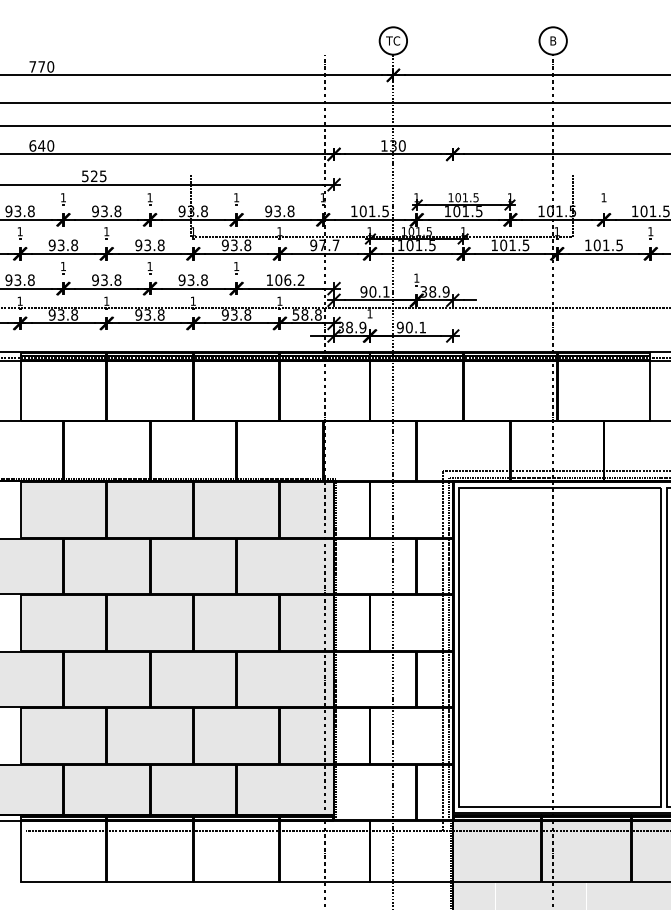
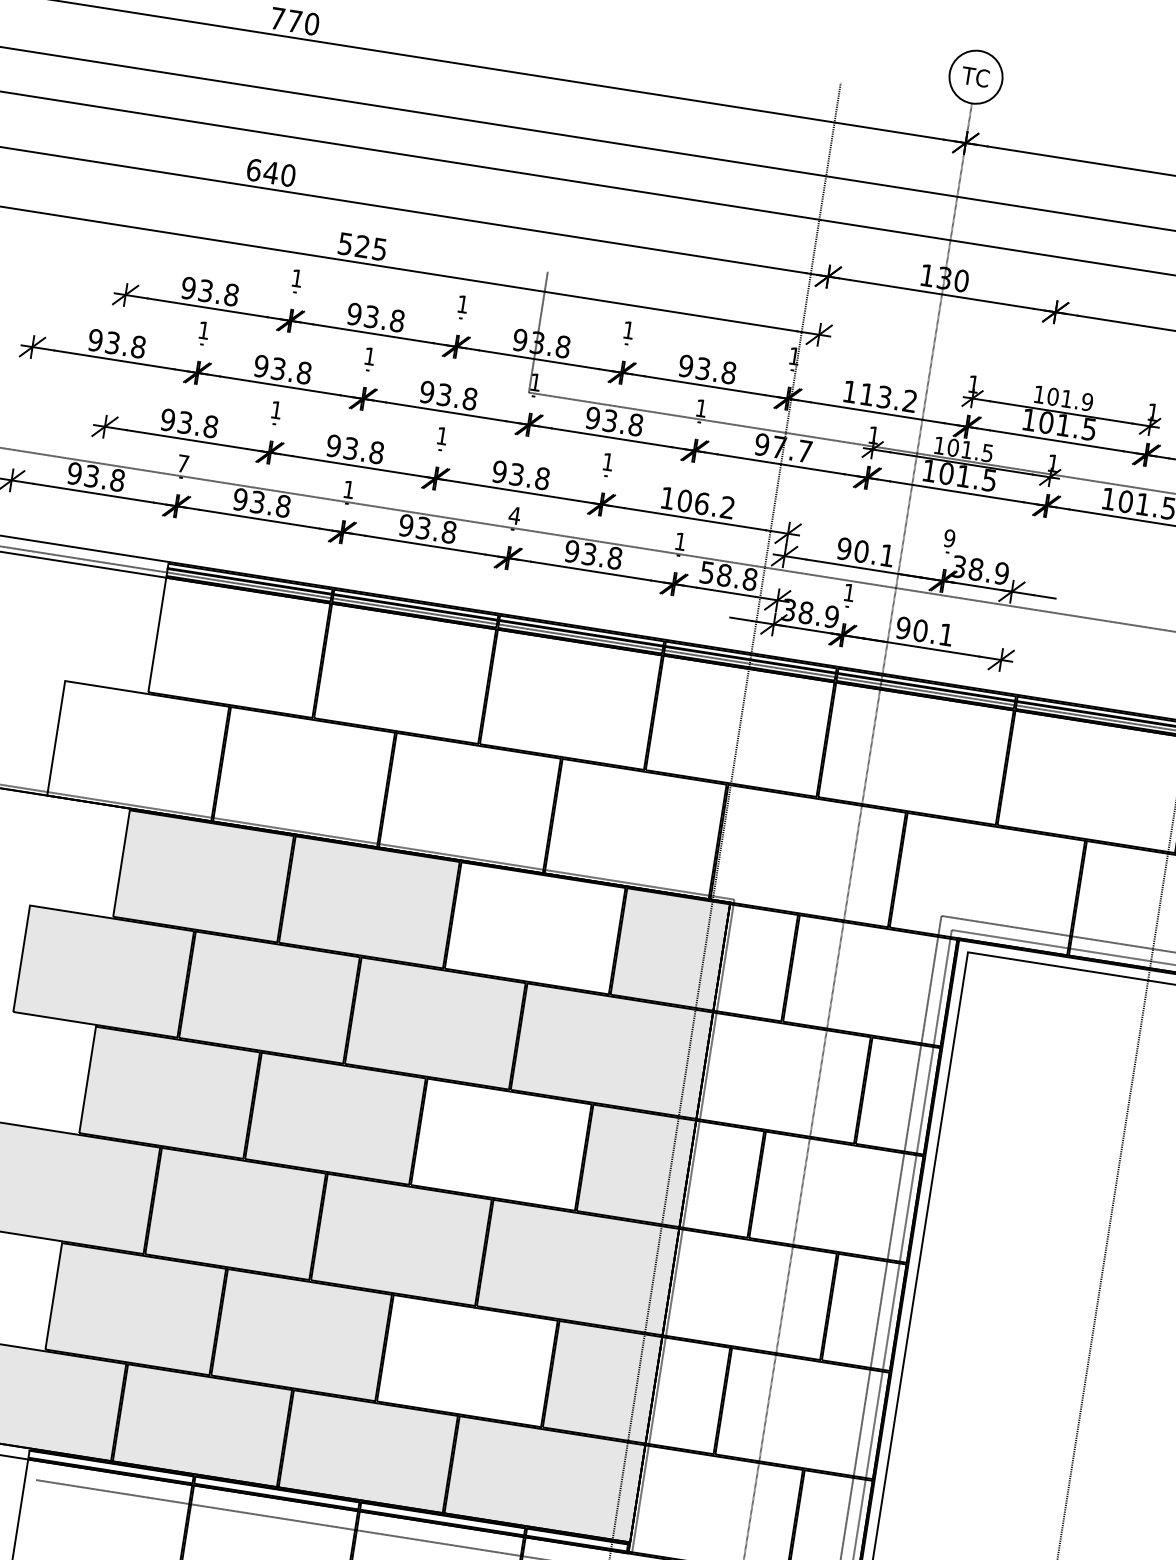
text: (475, 197) -> (1086, 401), 101.5 -> 101.9
text: (373, 211) -> (886, 397), 101.5 -> 113.2
text: (416, 277) -> (949, 537), 1 -> 9
text: (19, 300) -> (182, 462), 1 -> 7
text: (193, 300) -> (515, 514), 1 -> 4
fill: (236, 509) -> (535, 927), removed
fill: (236, 622) -> (501, 1143), removed
fill: (236, 735) -> (467, 1360), removed

